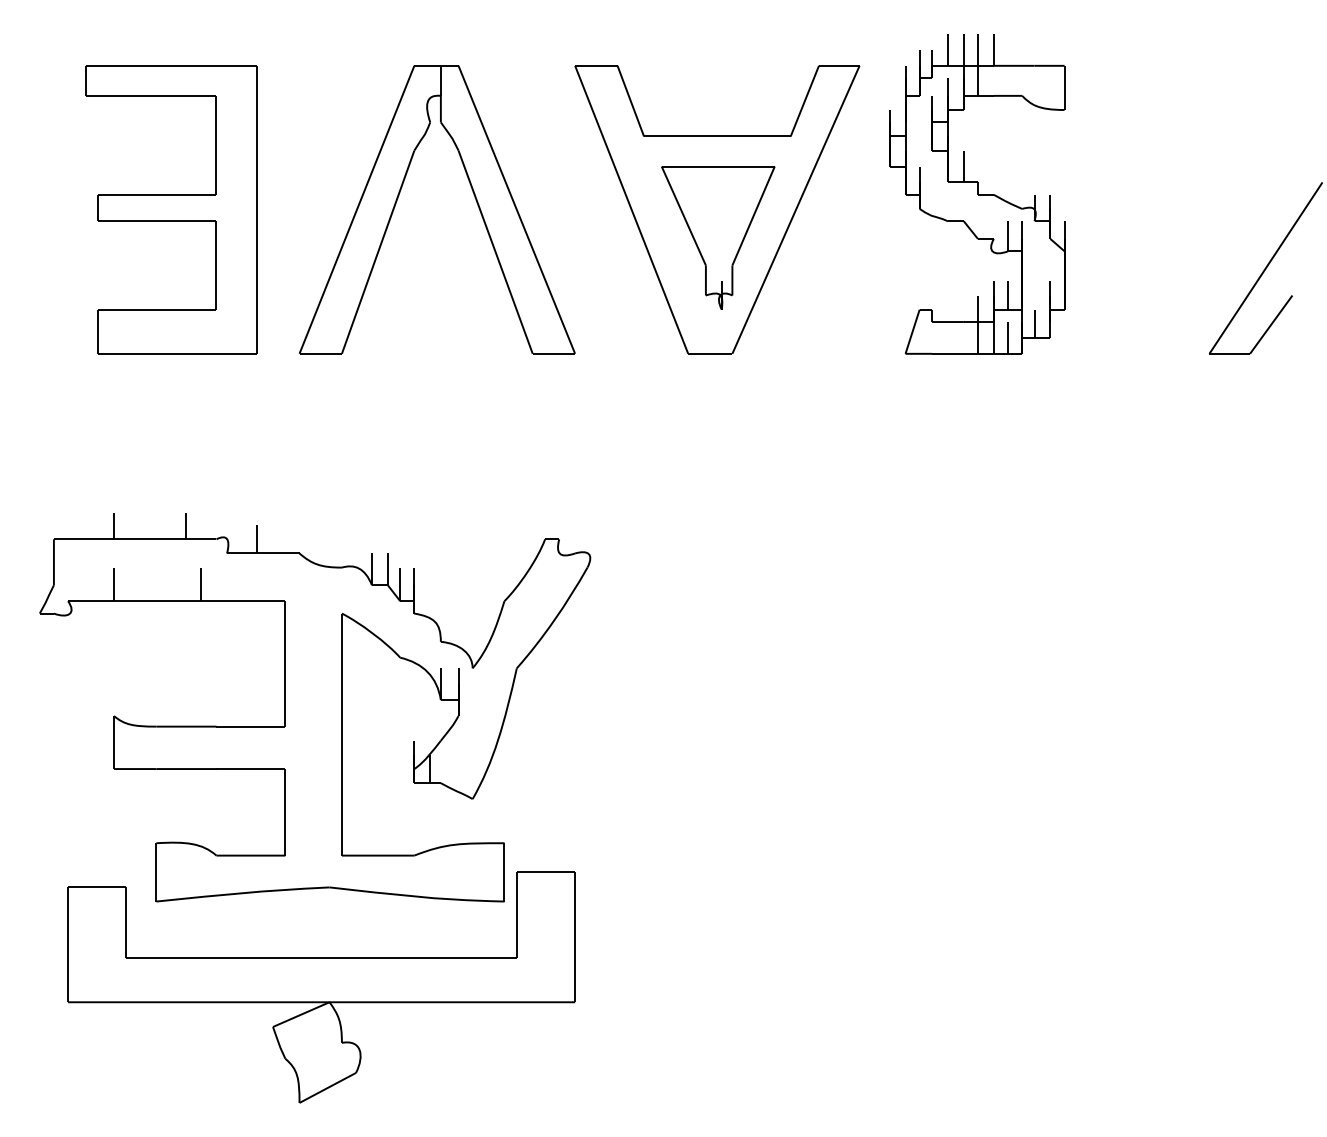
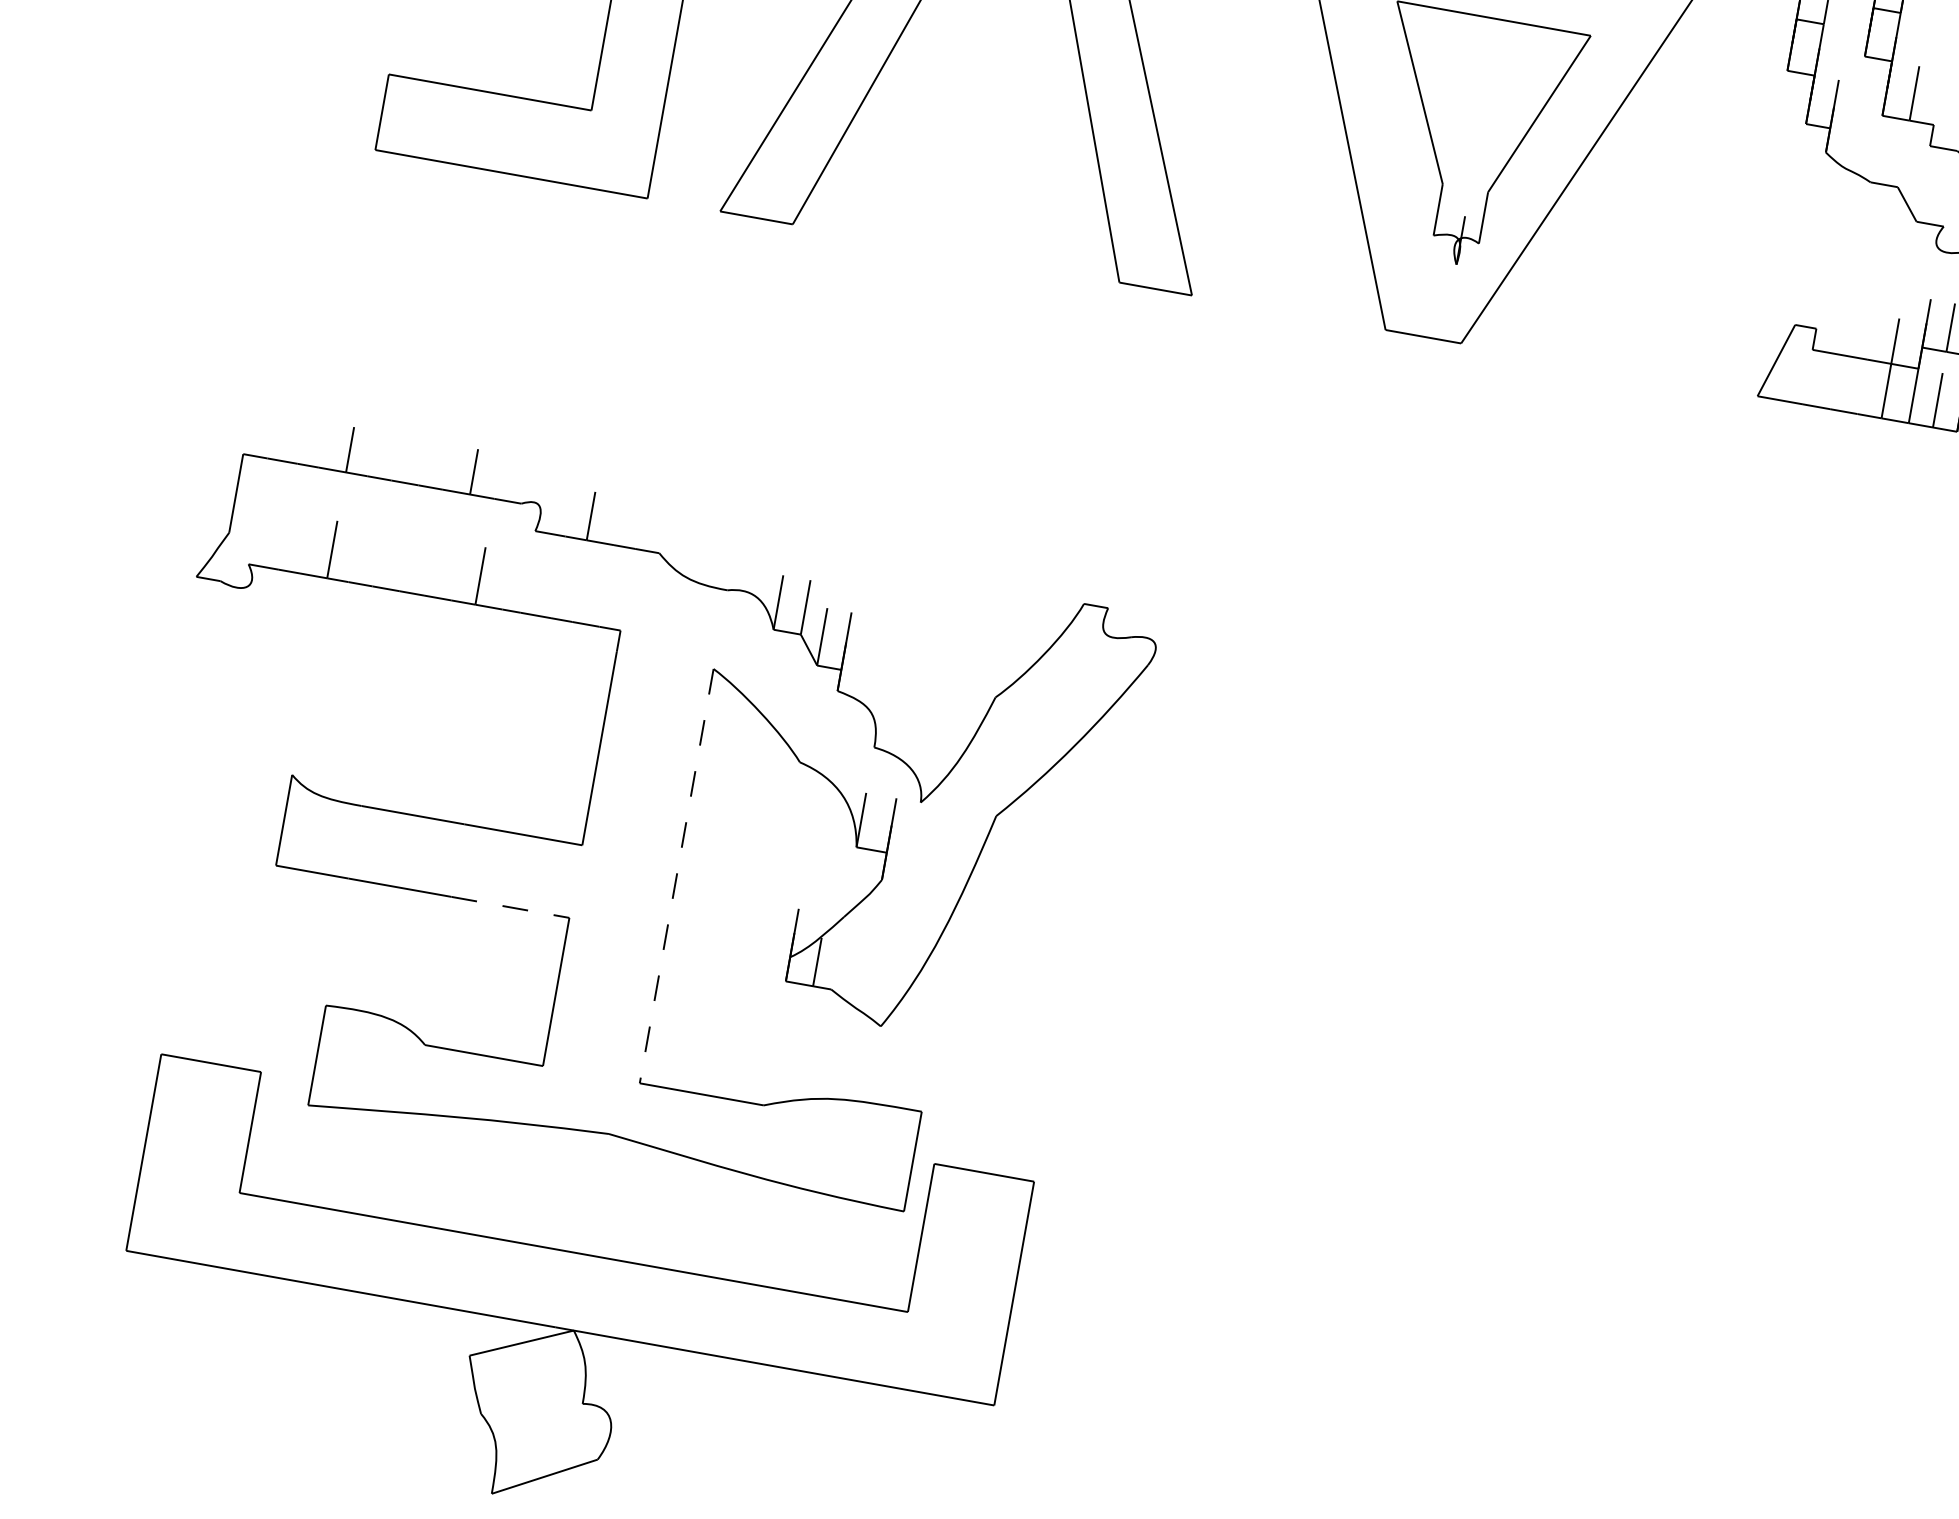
line: (341, 735) -> (675, 877), solid -> dashed
line: (251, 769) -> (511, 908), solid -> dashed

